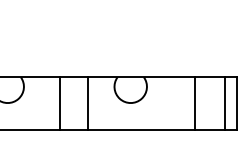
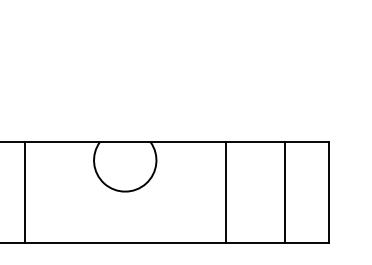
line: (88, 103) -> (24, 192), moved
line: (195, 103) -> (226, 192), moved
line: (224, 103) -> (284, 192), moved

